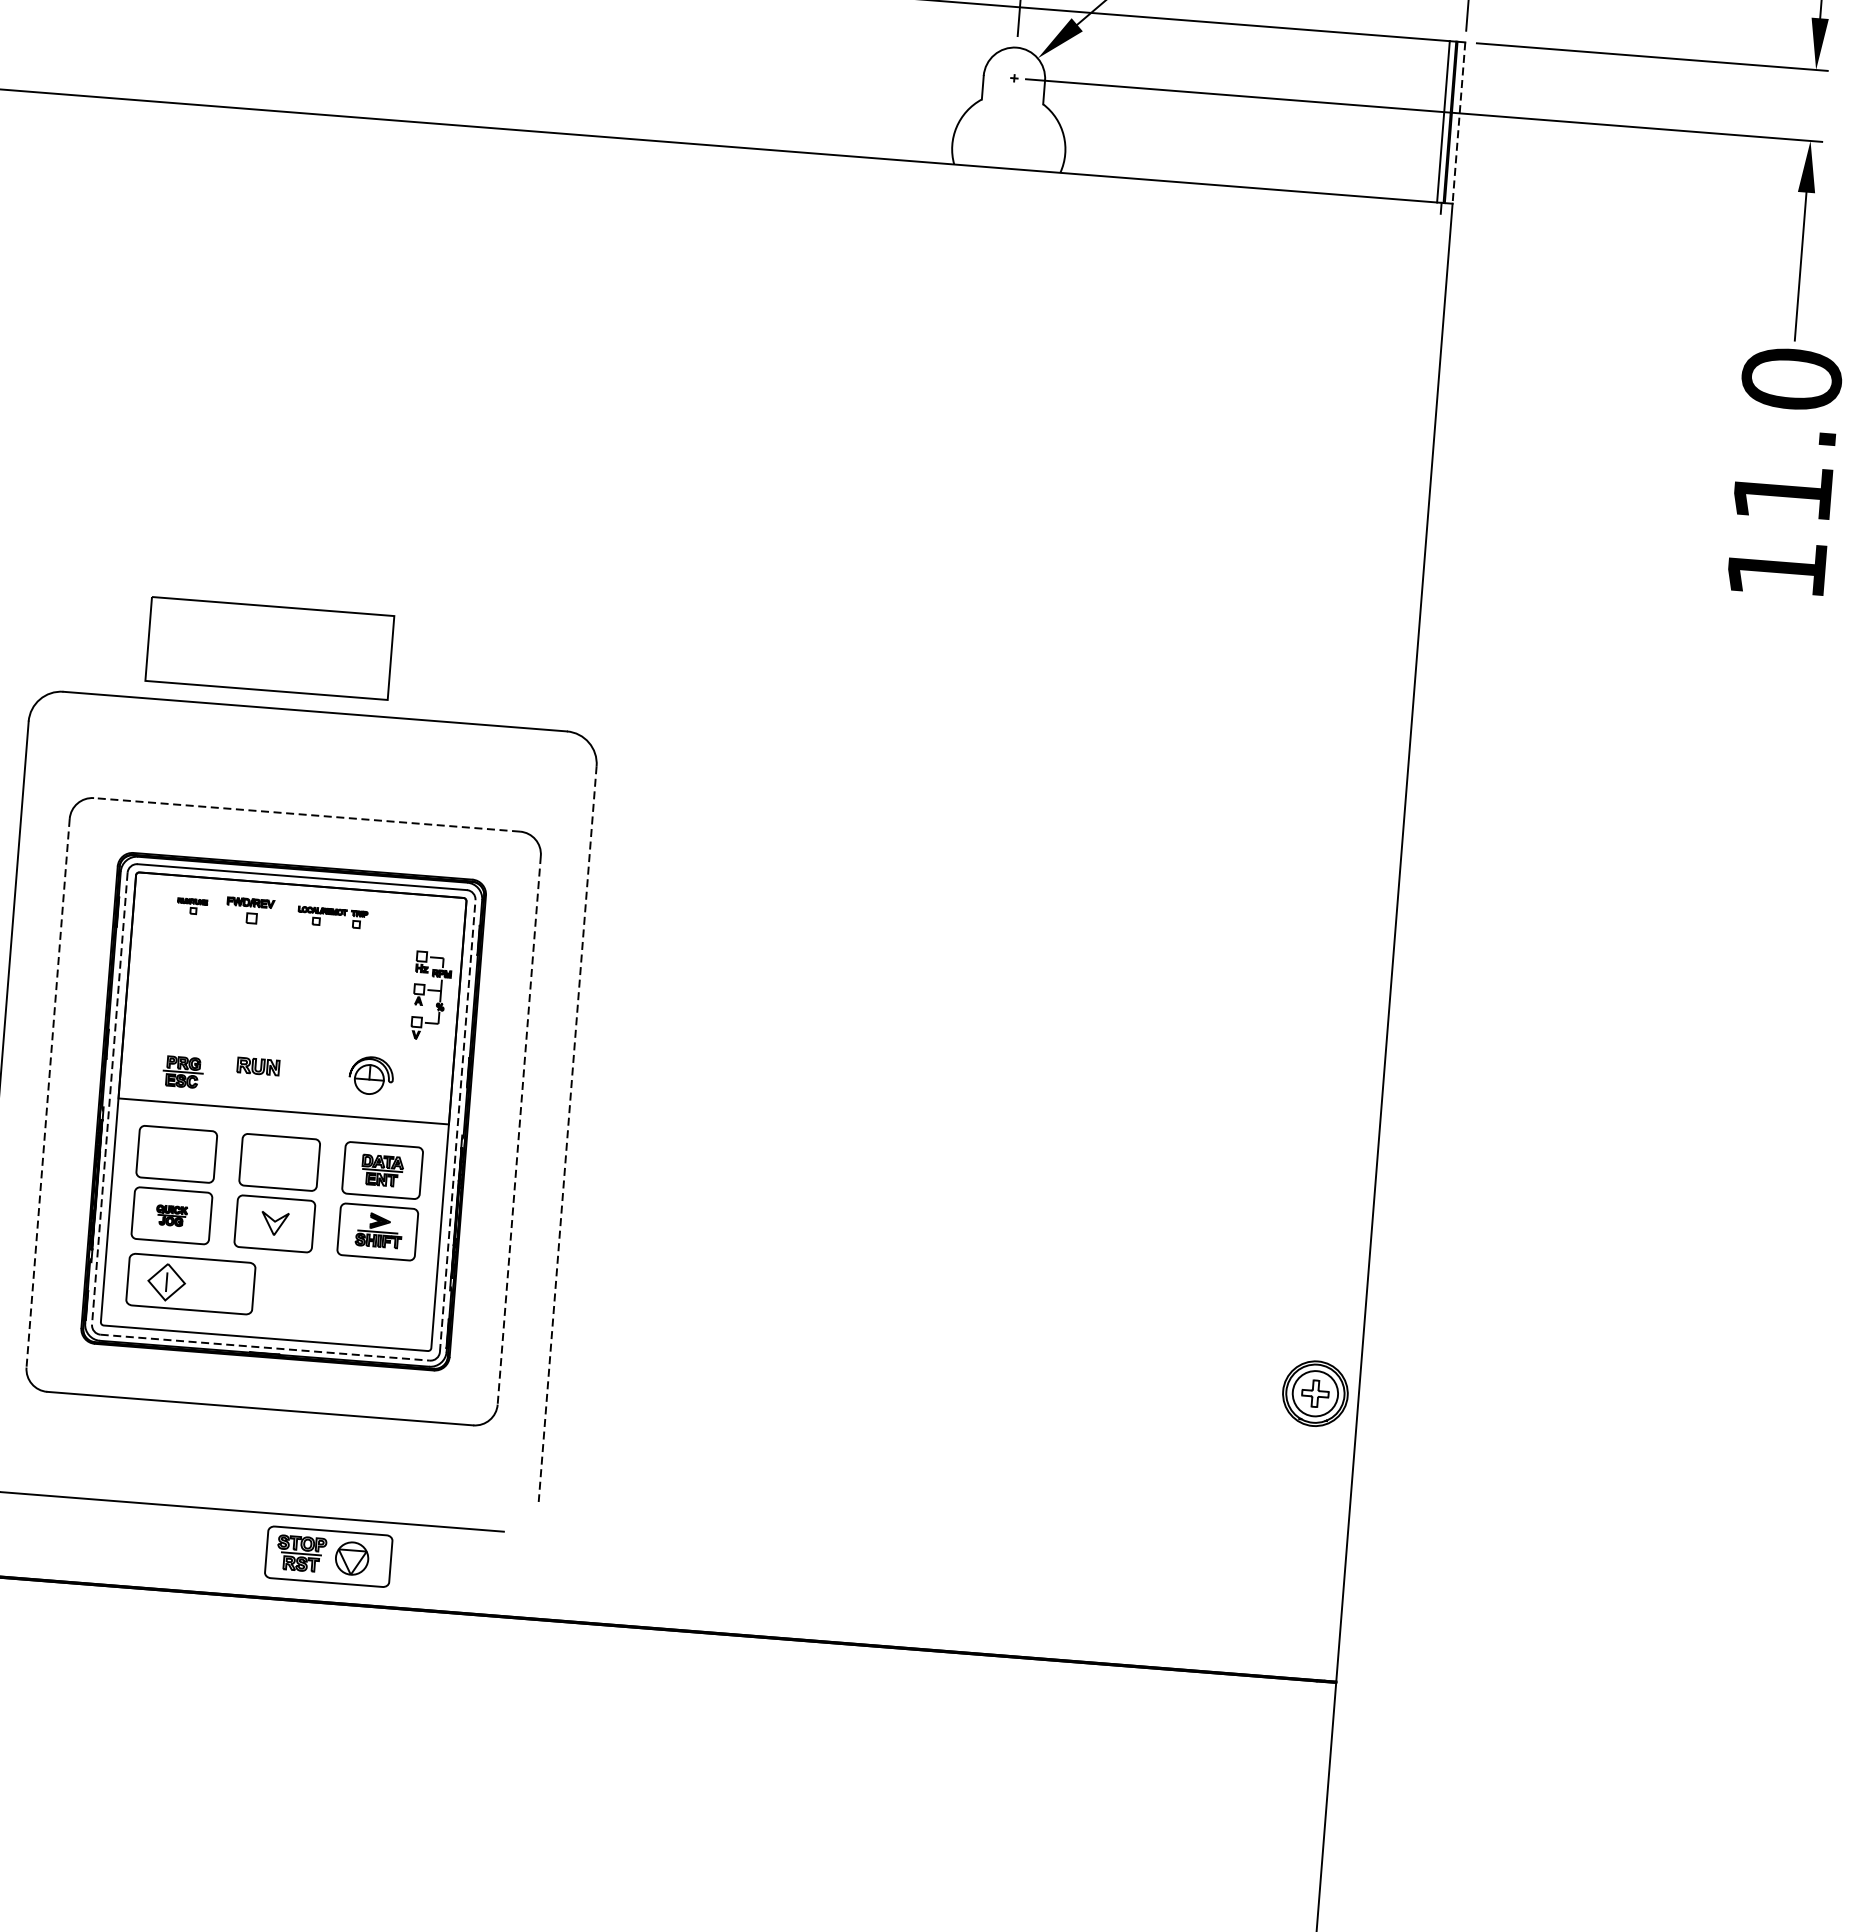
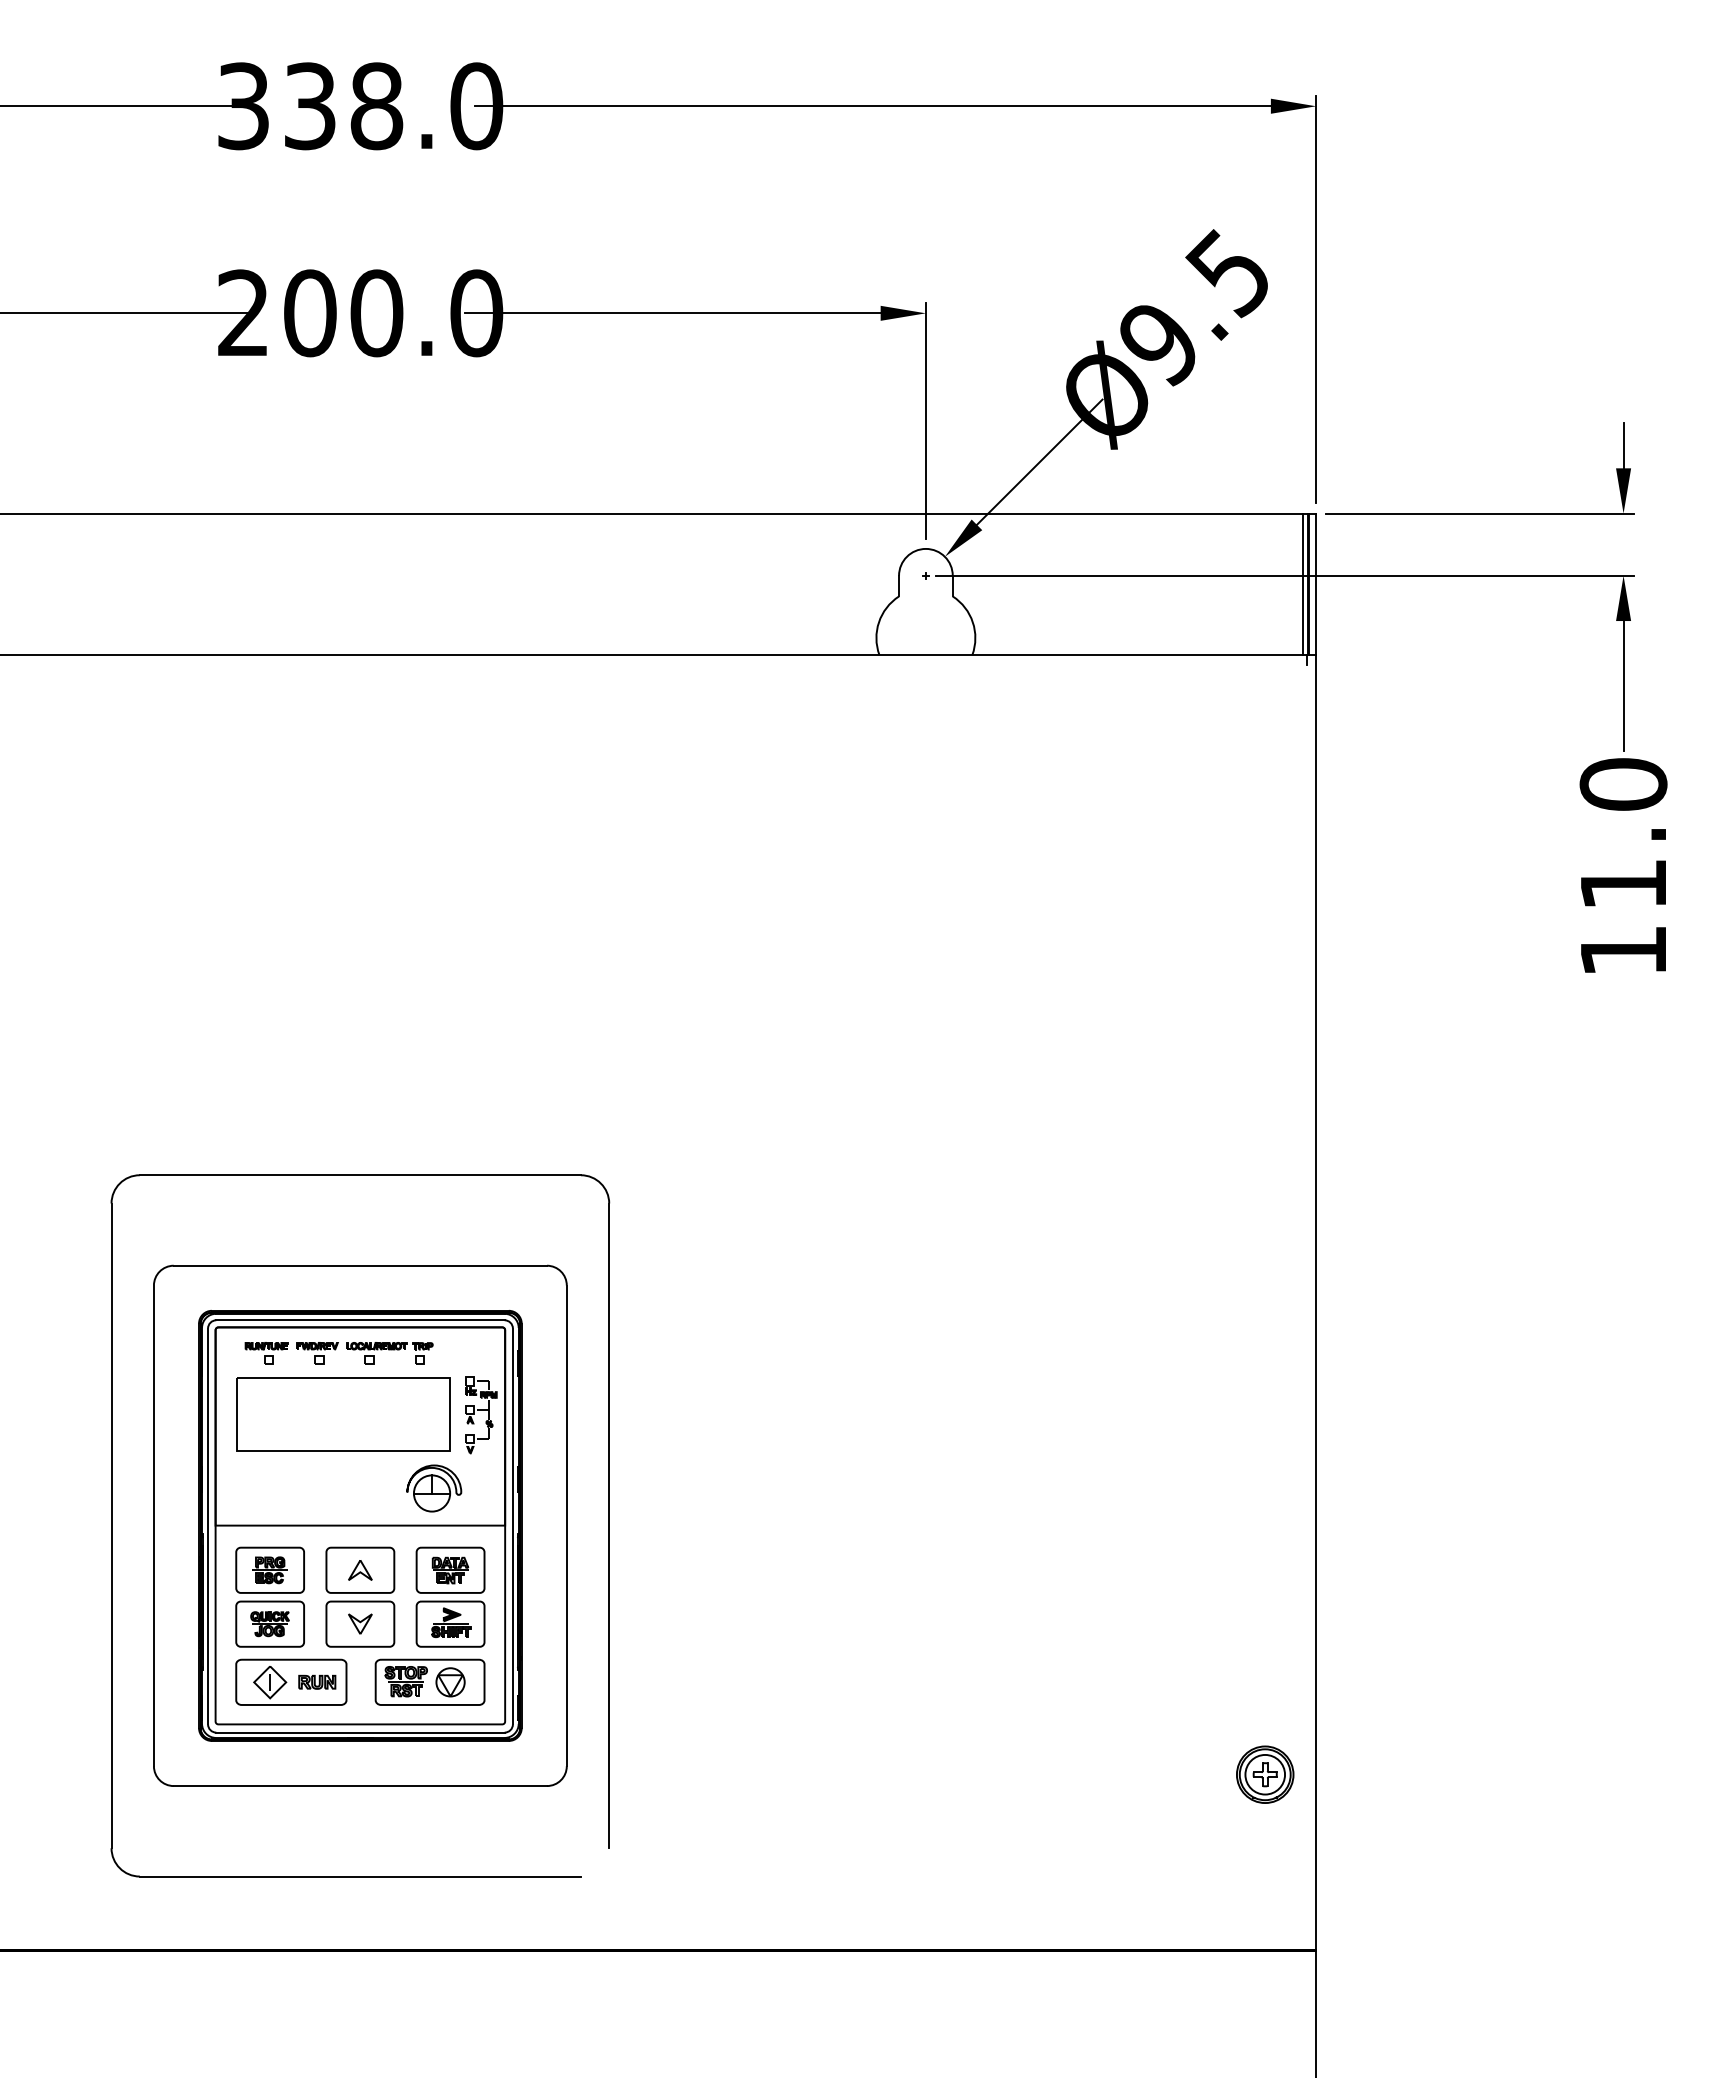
line: (1459, 123) -> (1316, 584), dashed -> solid
part: (269, 648) -> (343, 1414), moved
line: (307, 814) -> (360, 1265), dashed -> solid
part: (192, 906) -> (266, 1353), size x1.67
part: (332, 917) -> (389, 1353), size x1.43
part: (258, 1065) -> (317, 1681), moved
part: (182, 1072) -> (269, 1570), moved
part: (371, 1075) -> (434, 1488), size x1.43
line: (47, 1093) -> (153, 1526), dashed -> solid
line: (110, 1098) -> (208, 1526), dashed -> solid
line: (457, 1126) -> (512, 1526), dashed -> solid
line: (518, 1130) -> (566, 1526), dashed -> solid
line: (567, 1134) -> (609, 1526), dashed -> solid
part: (279, 1162) -> (360, 1570), added
part: (171, 1216) -> (269, 1624), size x1.43
line: (265, 1347) -> (360, 1732), dashed -> solid
part: (1315, 1393) -> (1265, 1774), moved
part: (328, 1555) -> (429, 1681), moved

